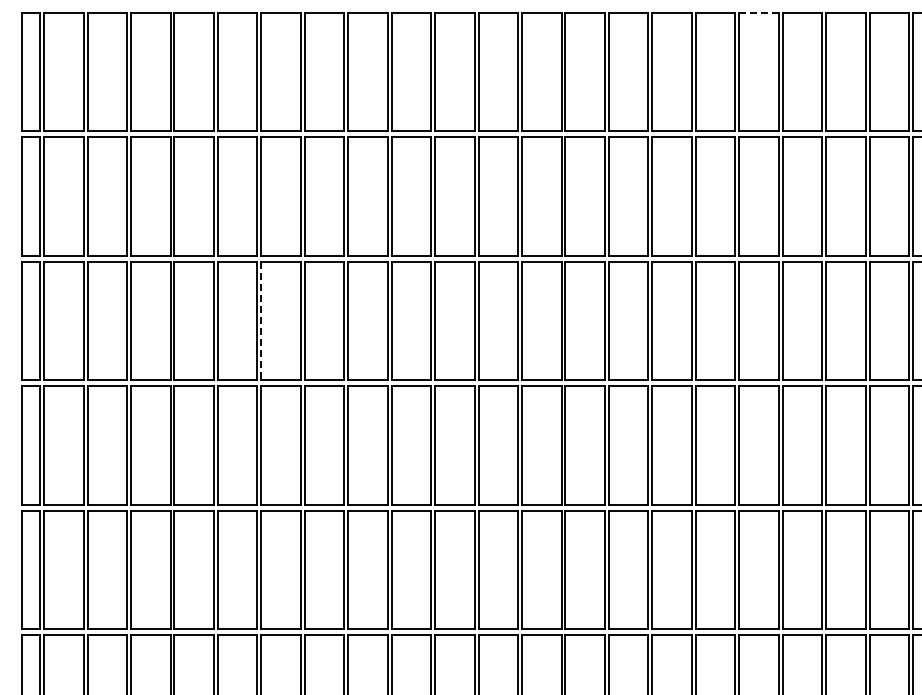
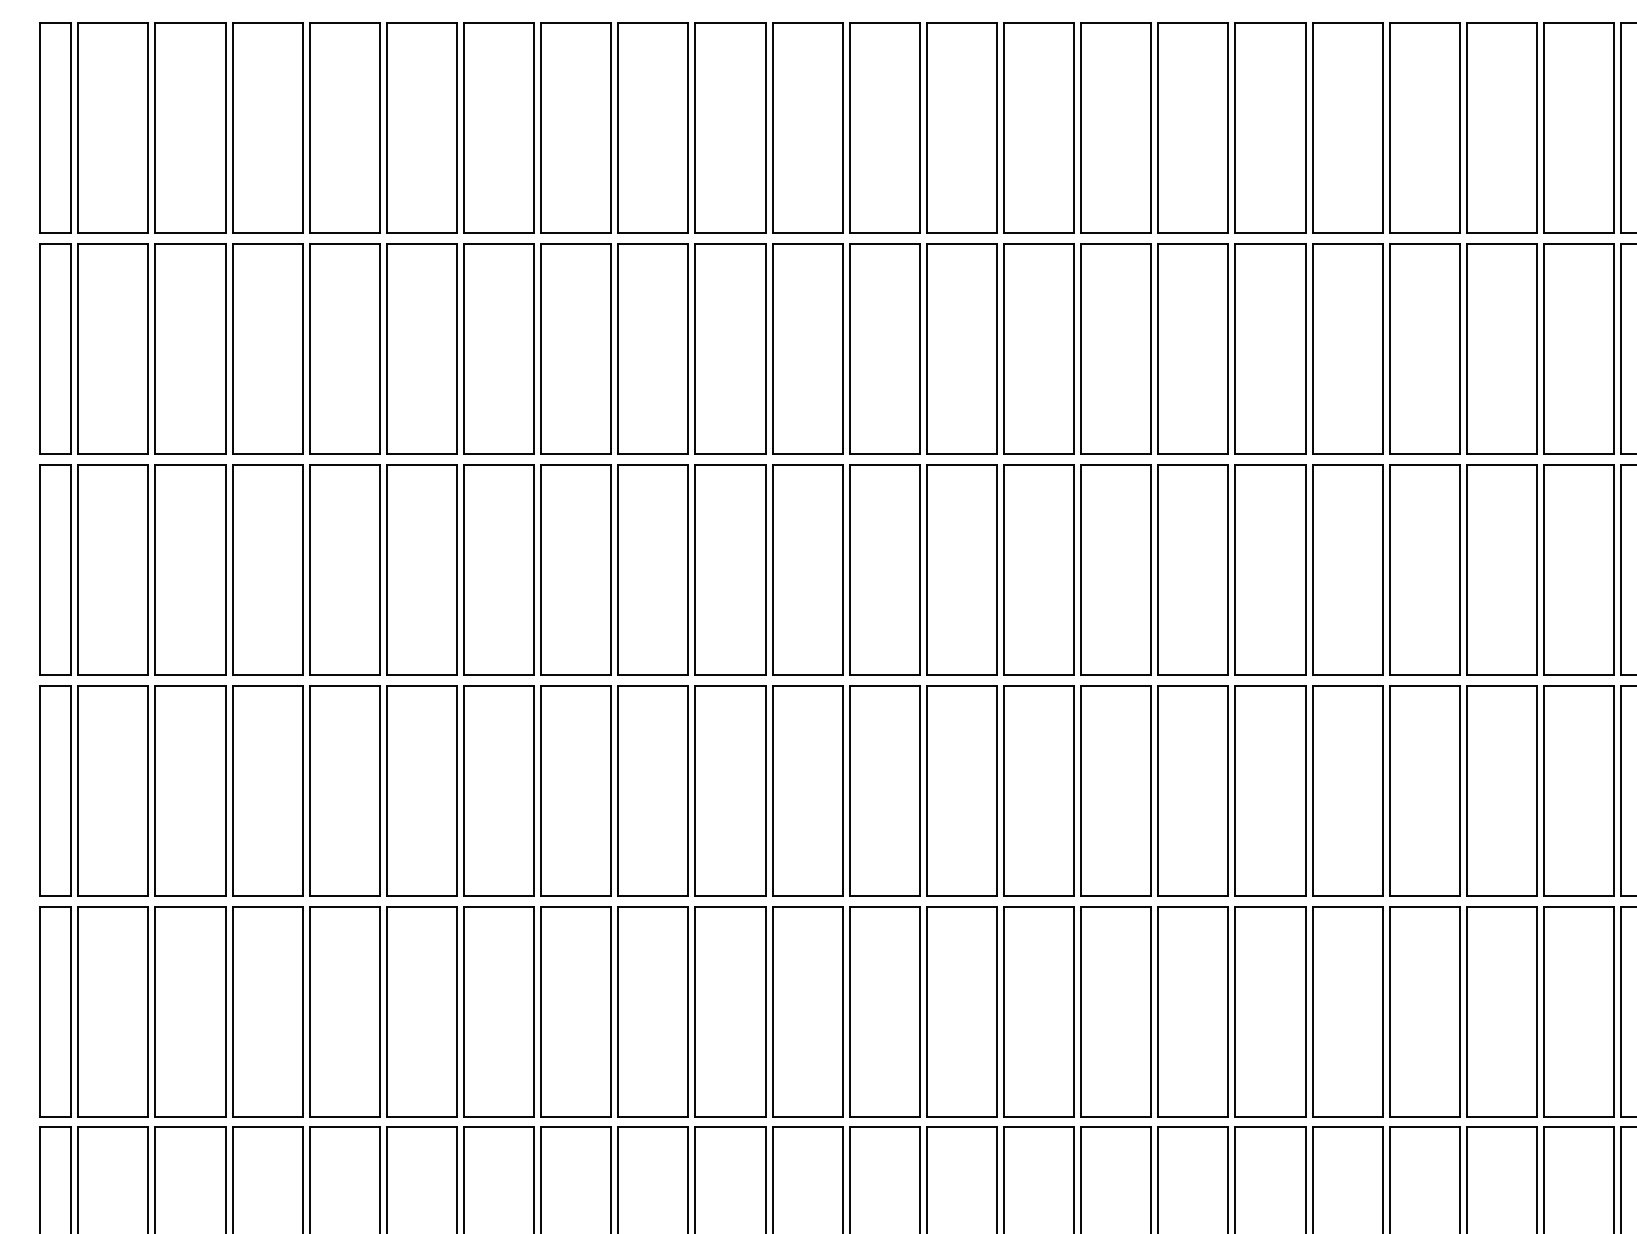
line: (758, 12) -> (1346, 22), dashed -> solid
line: (261, 321) -> (464, 570), dashed -> solid

